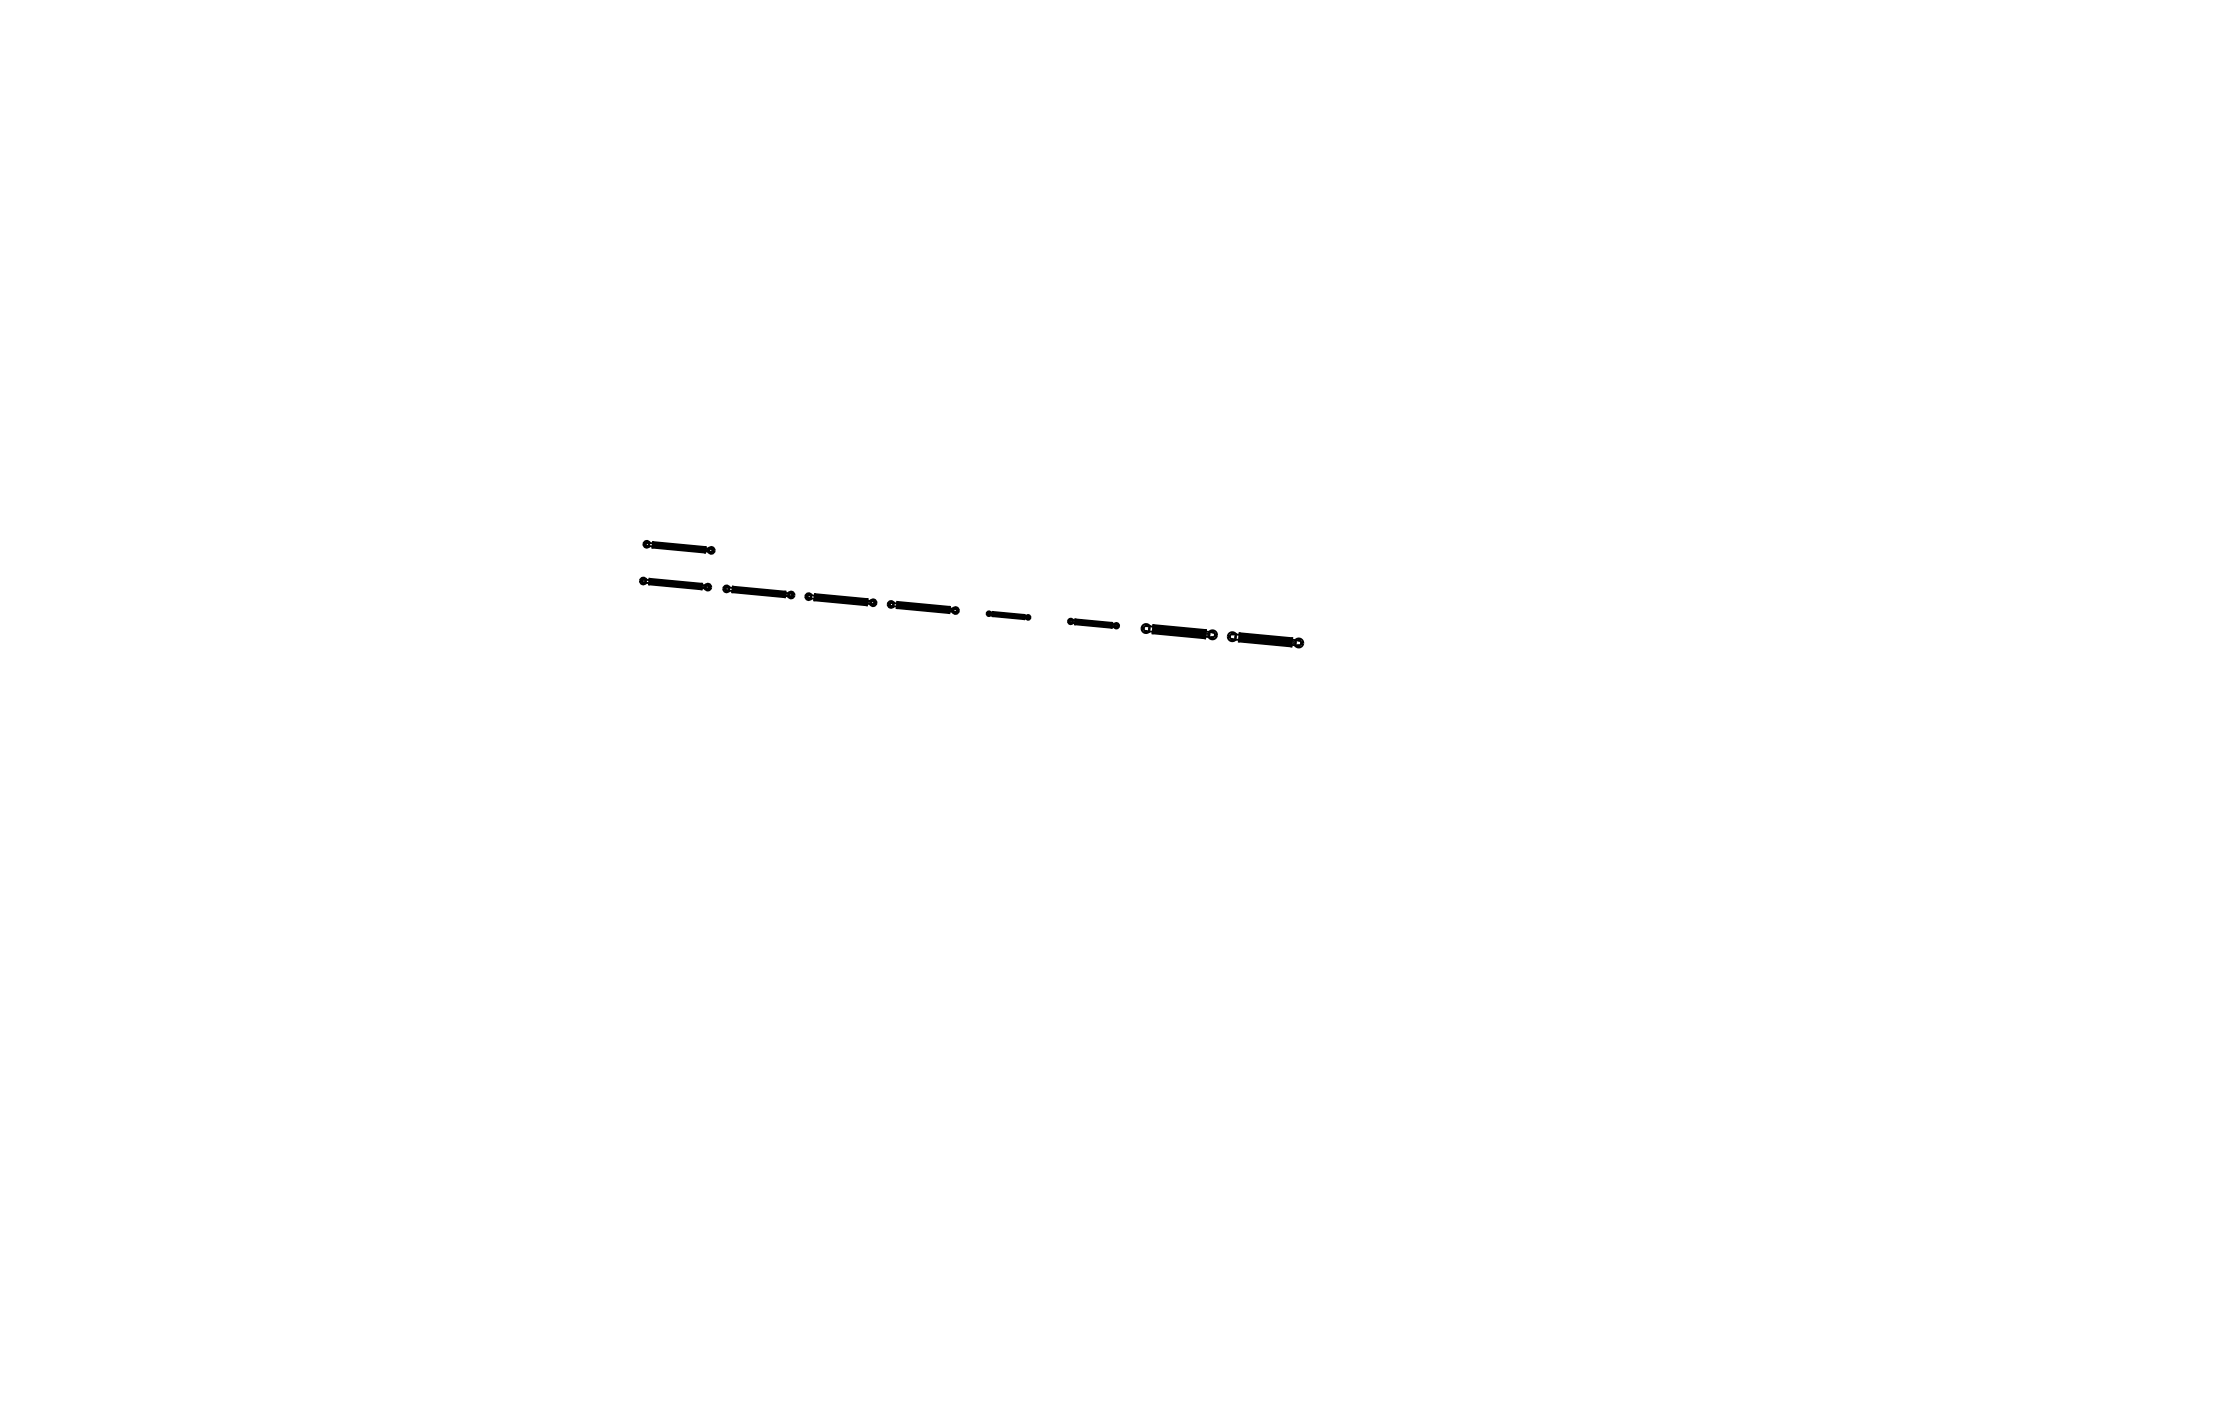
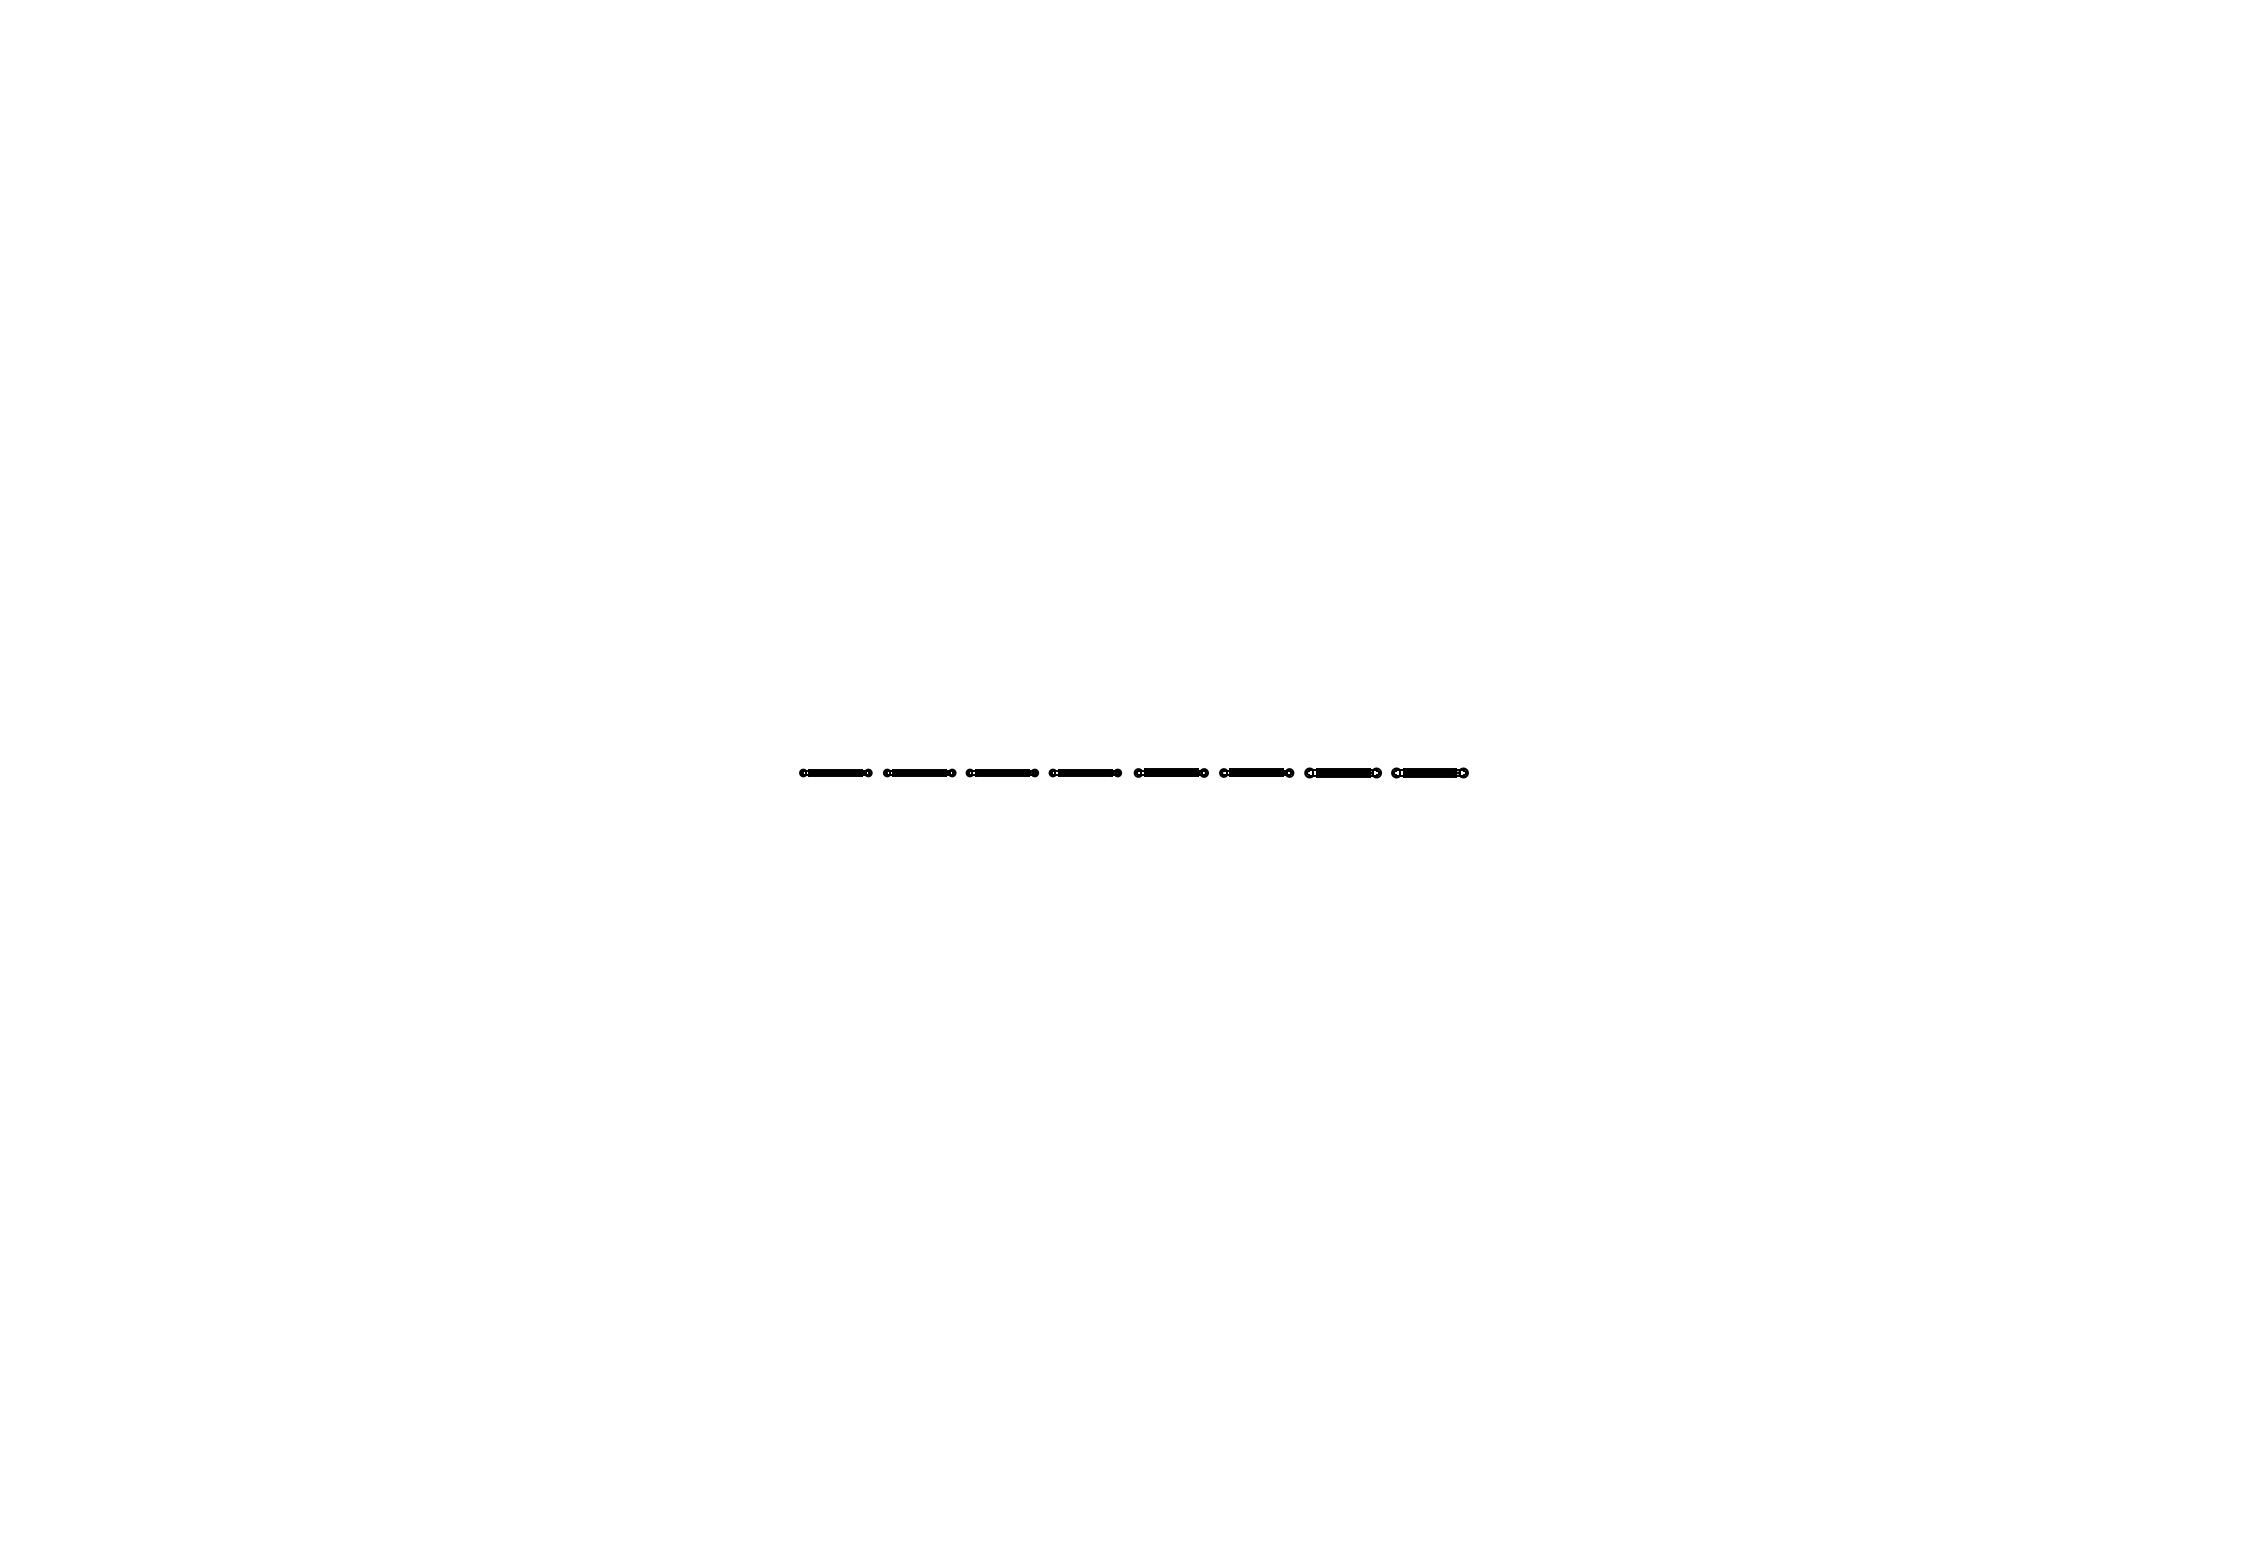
part: (678, 546) -> (835, 735), removed
part: (1007, 614) -> (1170, 772), size x1.67
part: (1093, 623) -> (1256, 772), size x1.43

